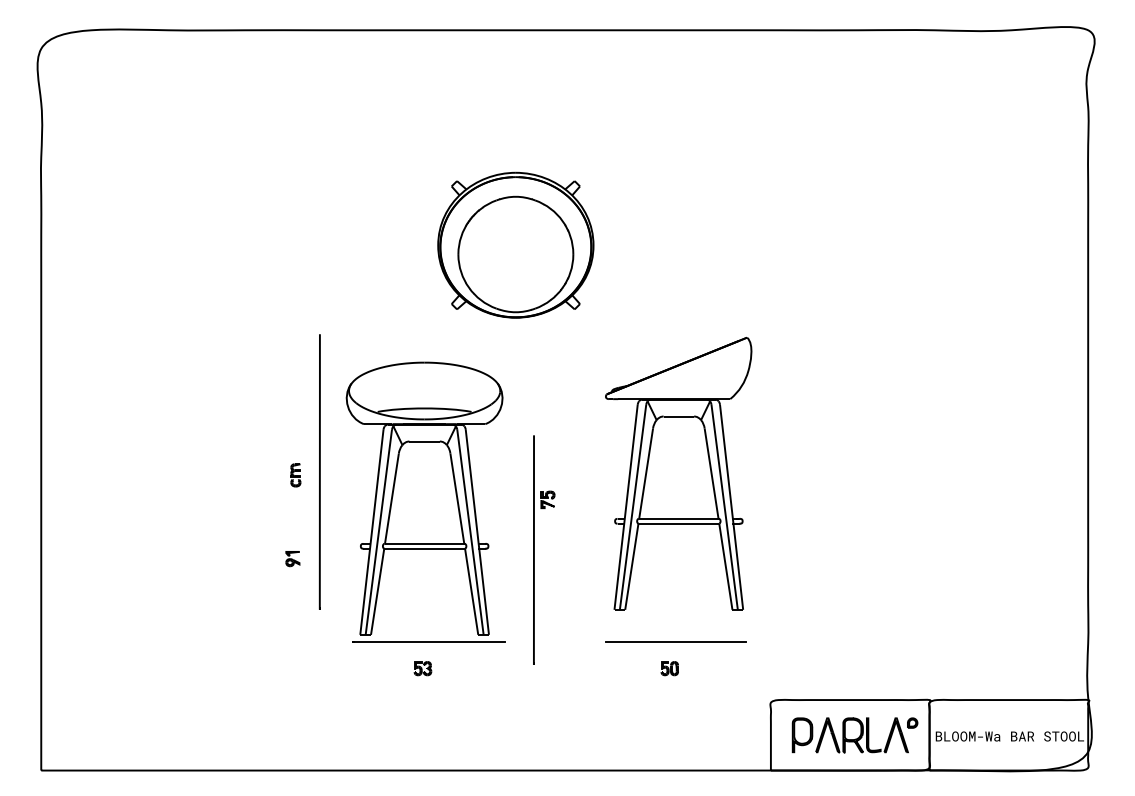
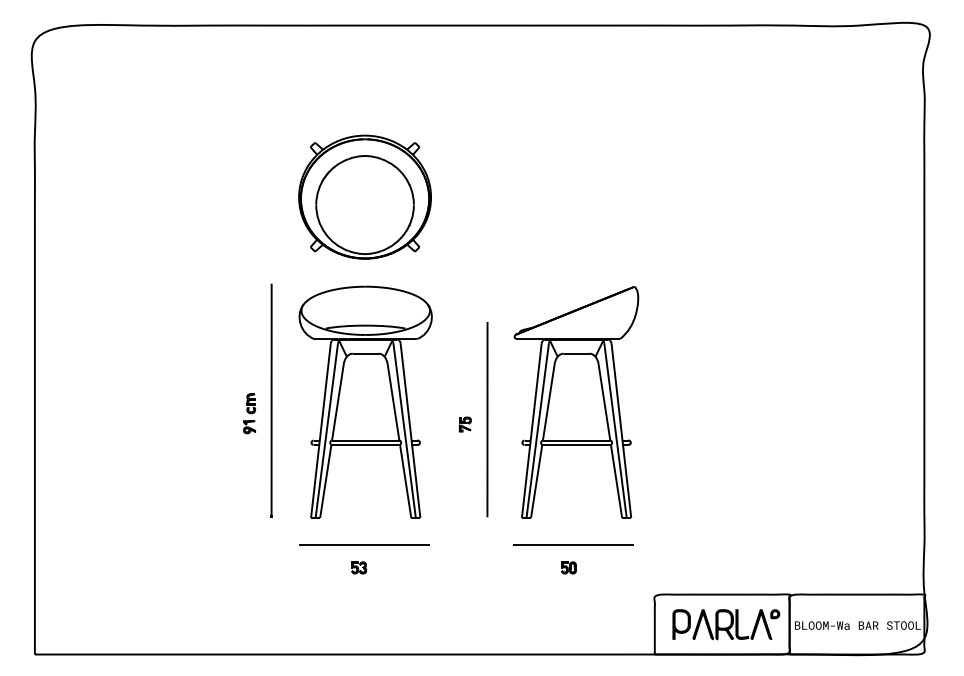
part: (515, 244) -> (364, 196), moved
part: (424, 498) -> (365, 402), moved
line: (533, 549) -> (487, 419), moved
part: (292, 559) -> (249, 427), moved

